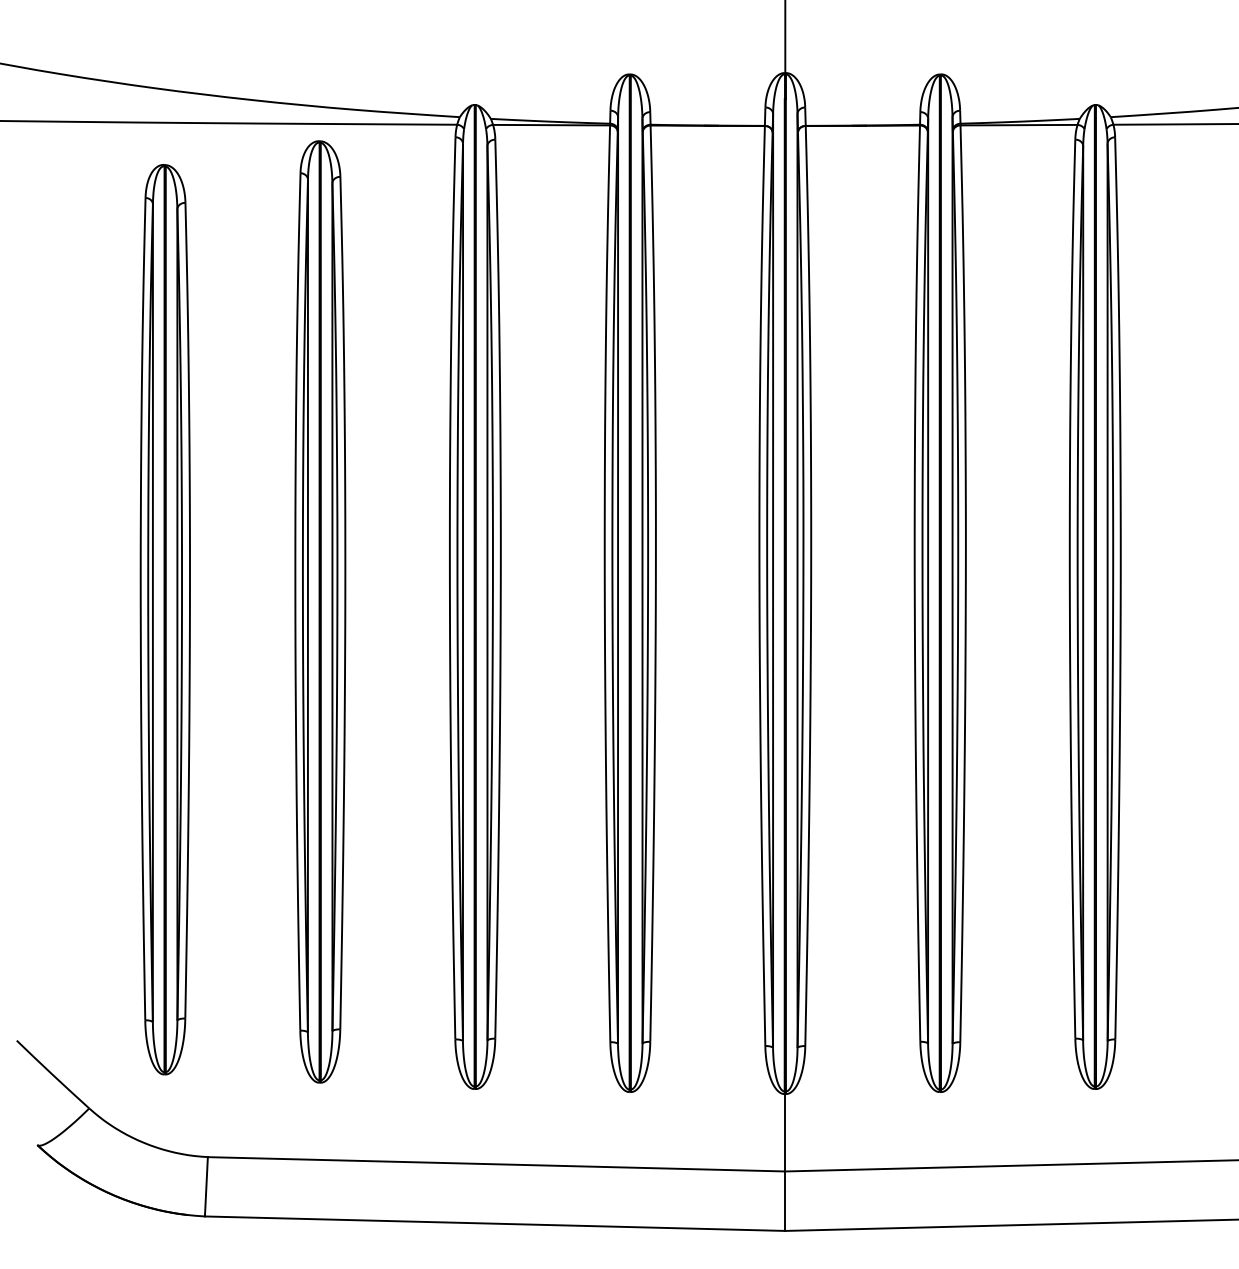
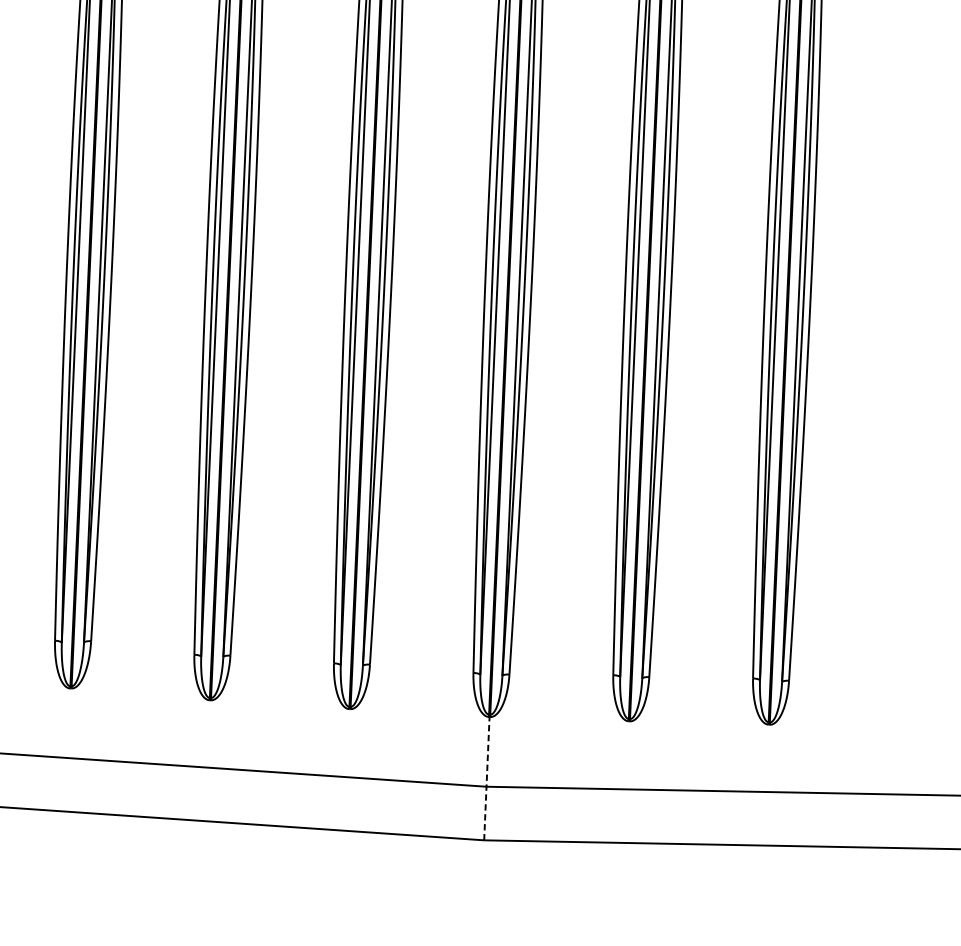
line: (785, 1161) -> (487, 777), solid -> dashed

